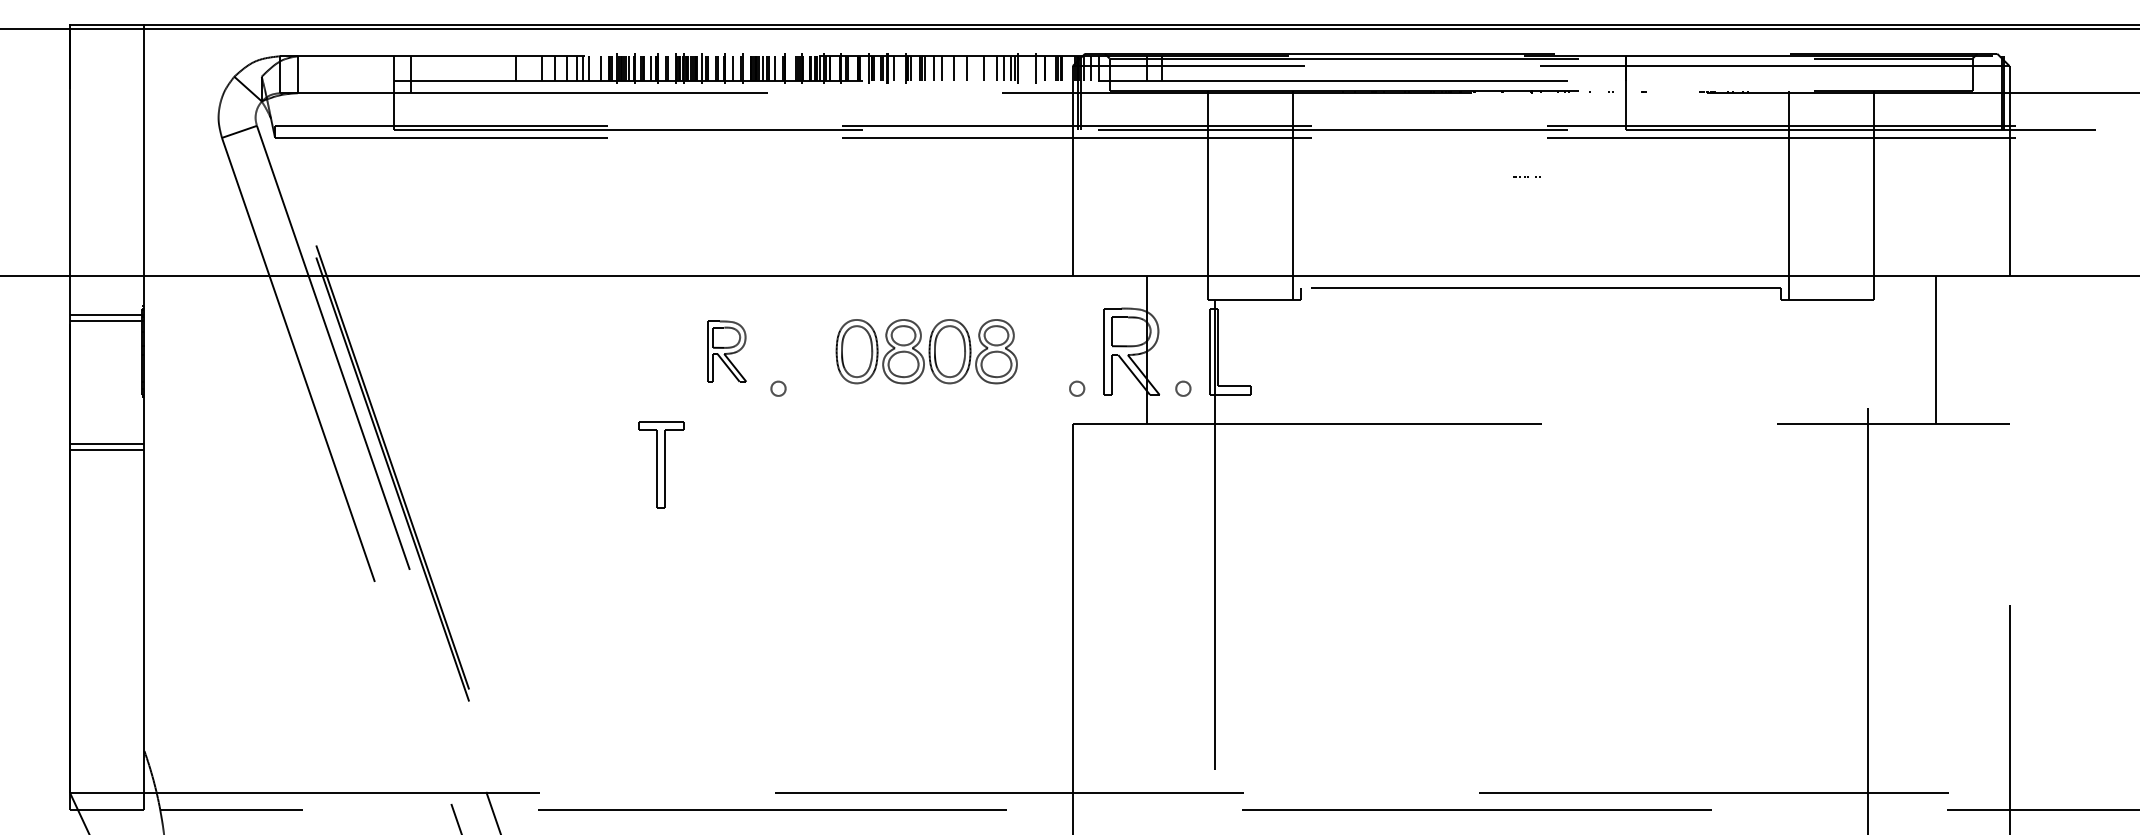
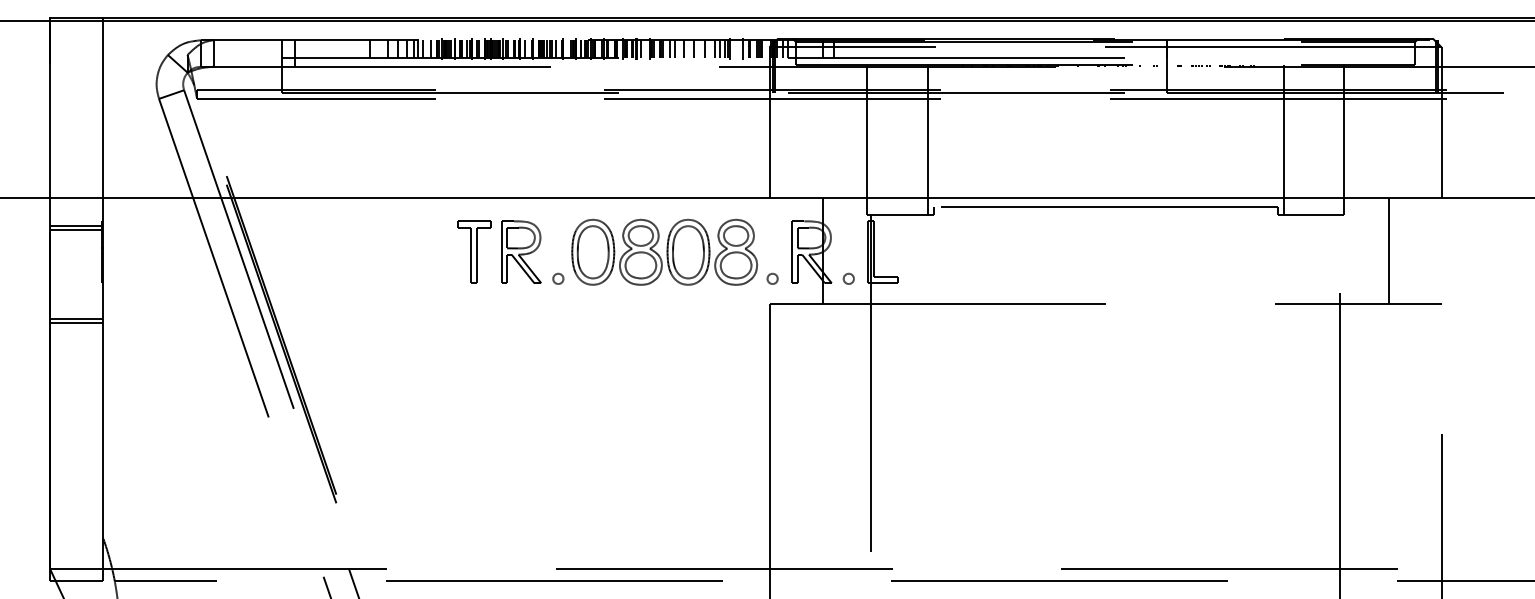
part: (1526, 176) -> (1200, 65), moved
part: (726, 351) -> (521, 252), size x1.43
part: (926, 351) -> (664, 252), size x1.43
part: (661, 464) -> (474, 252), moved

